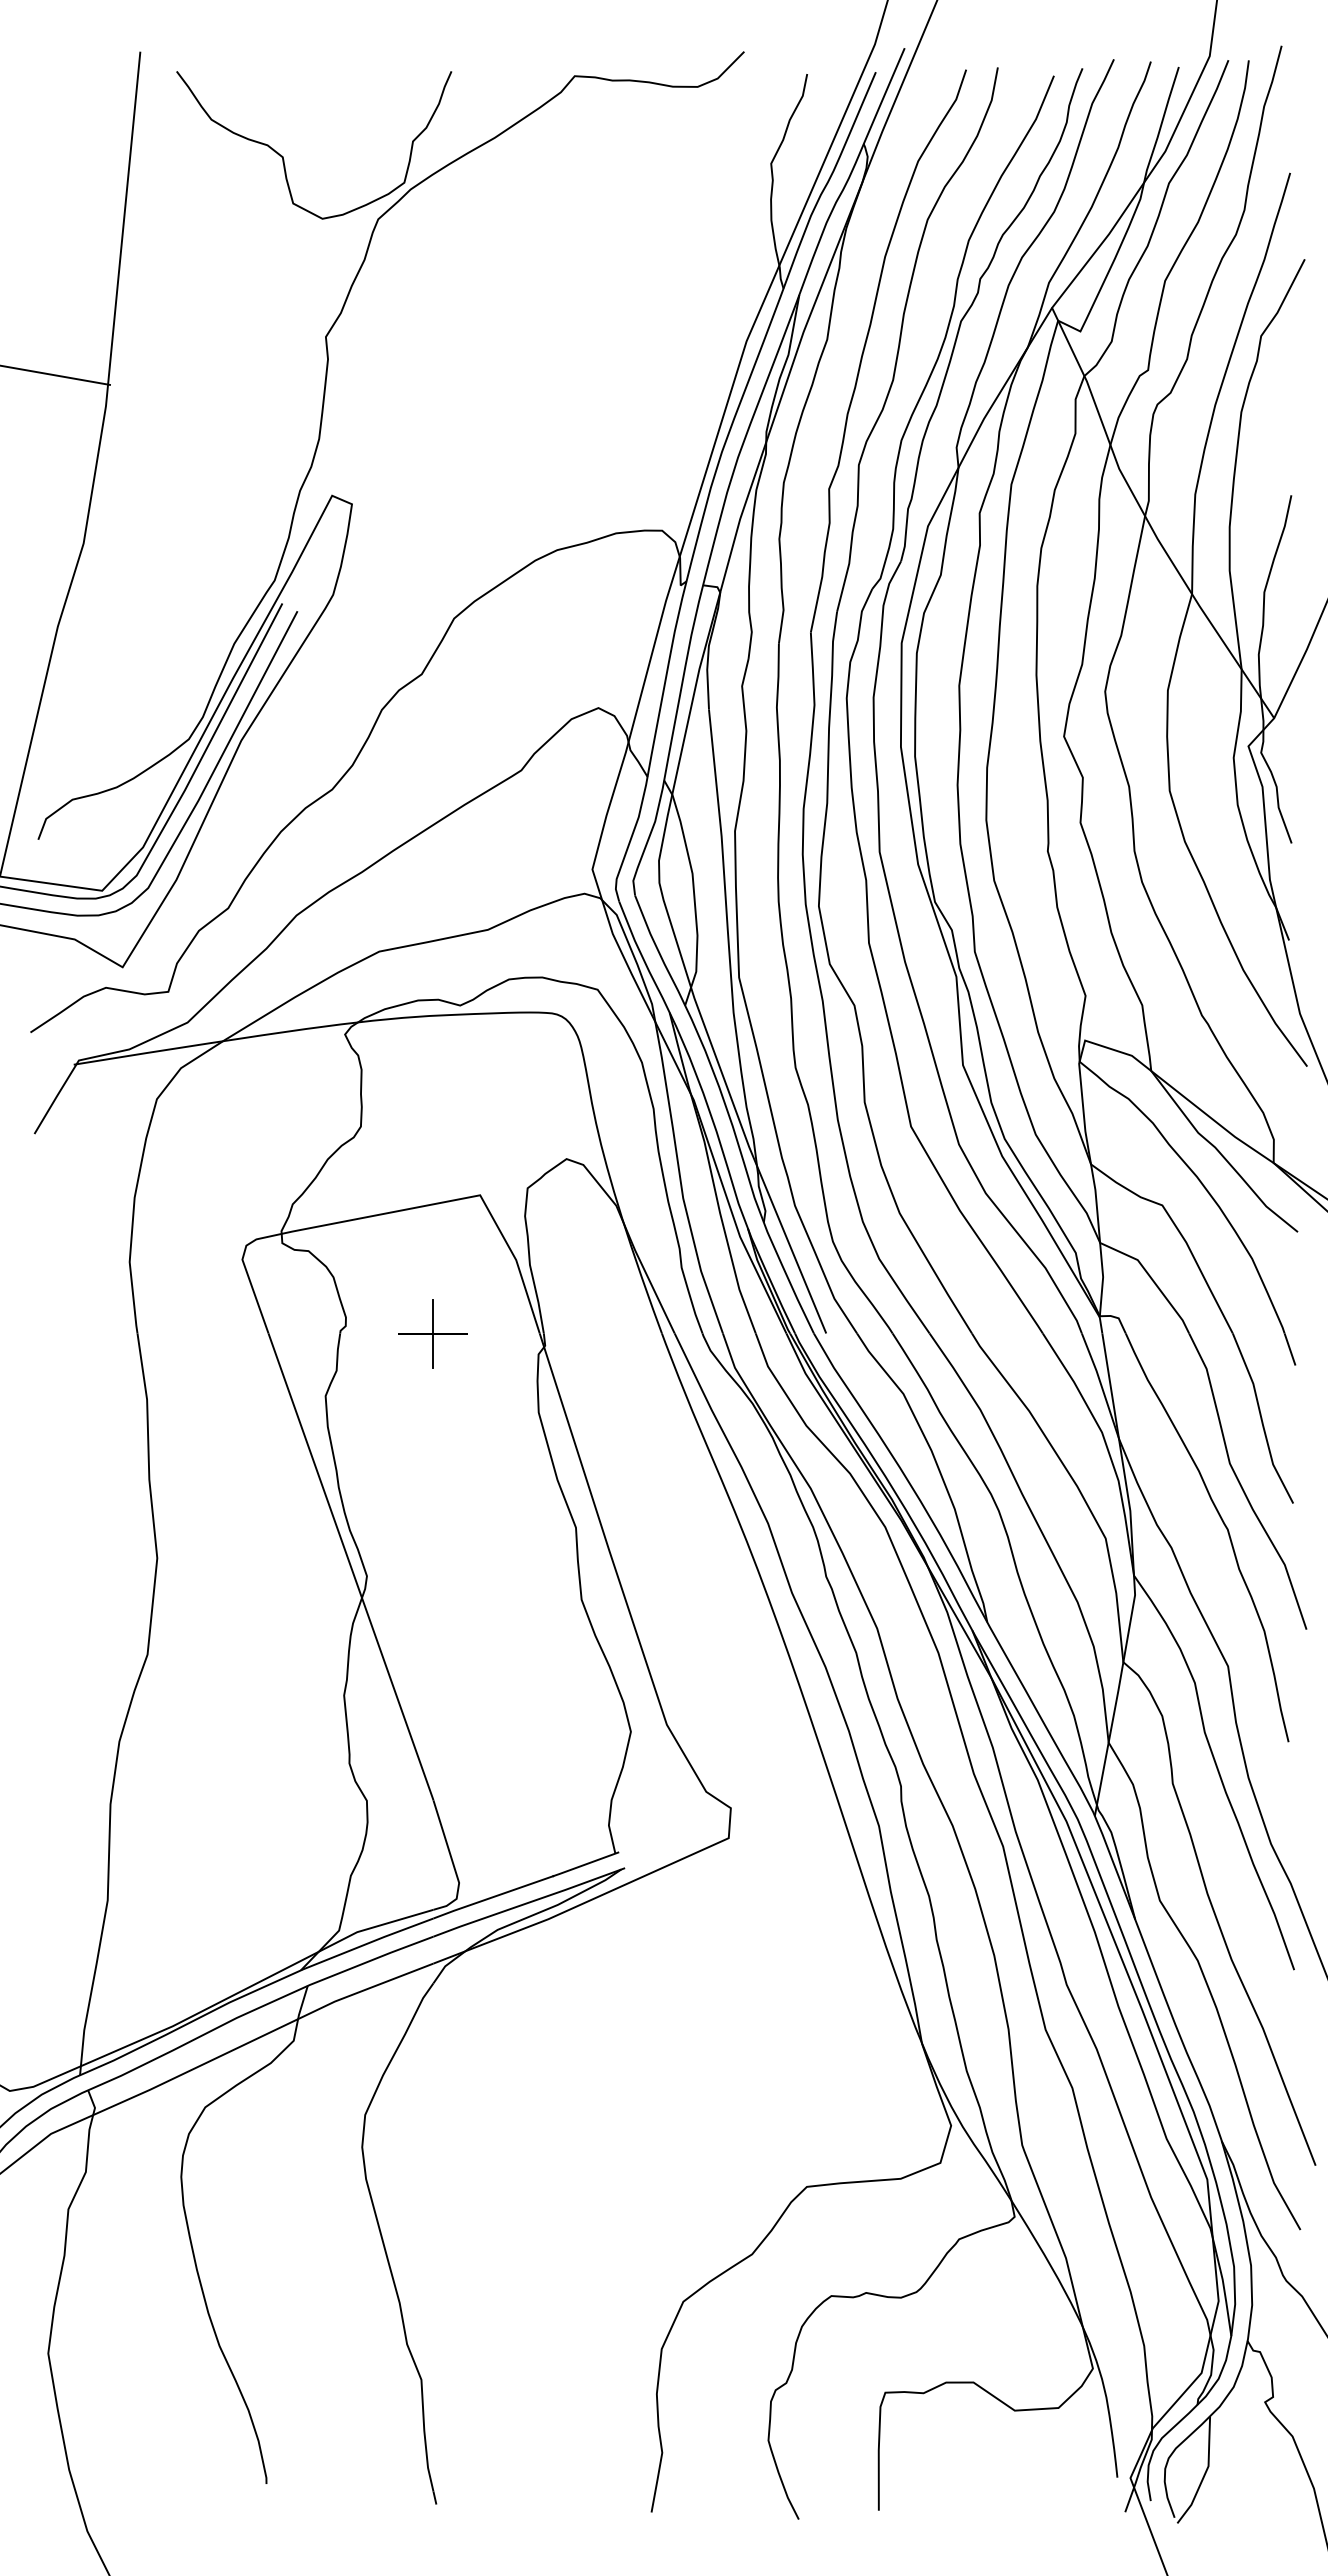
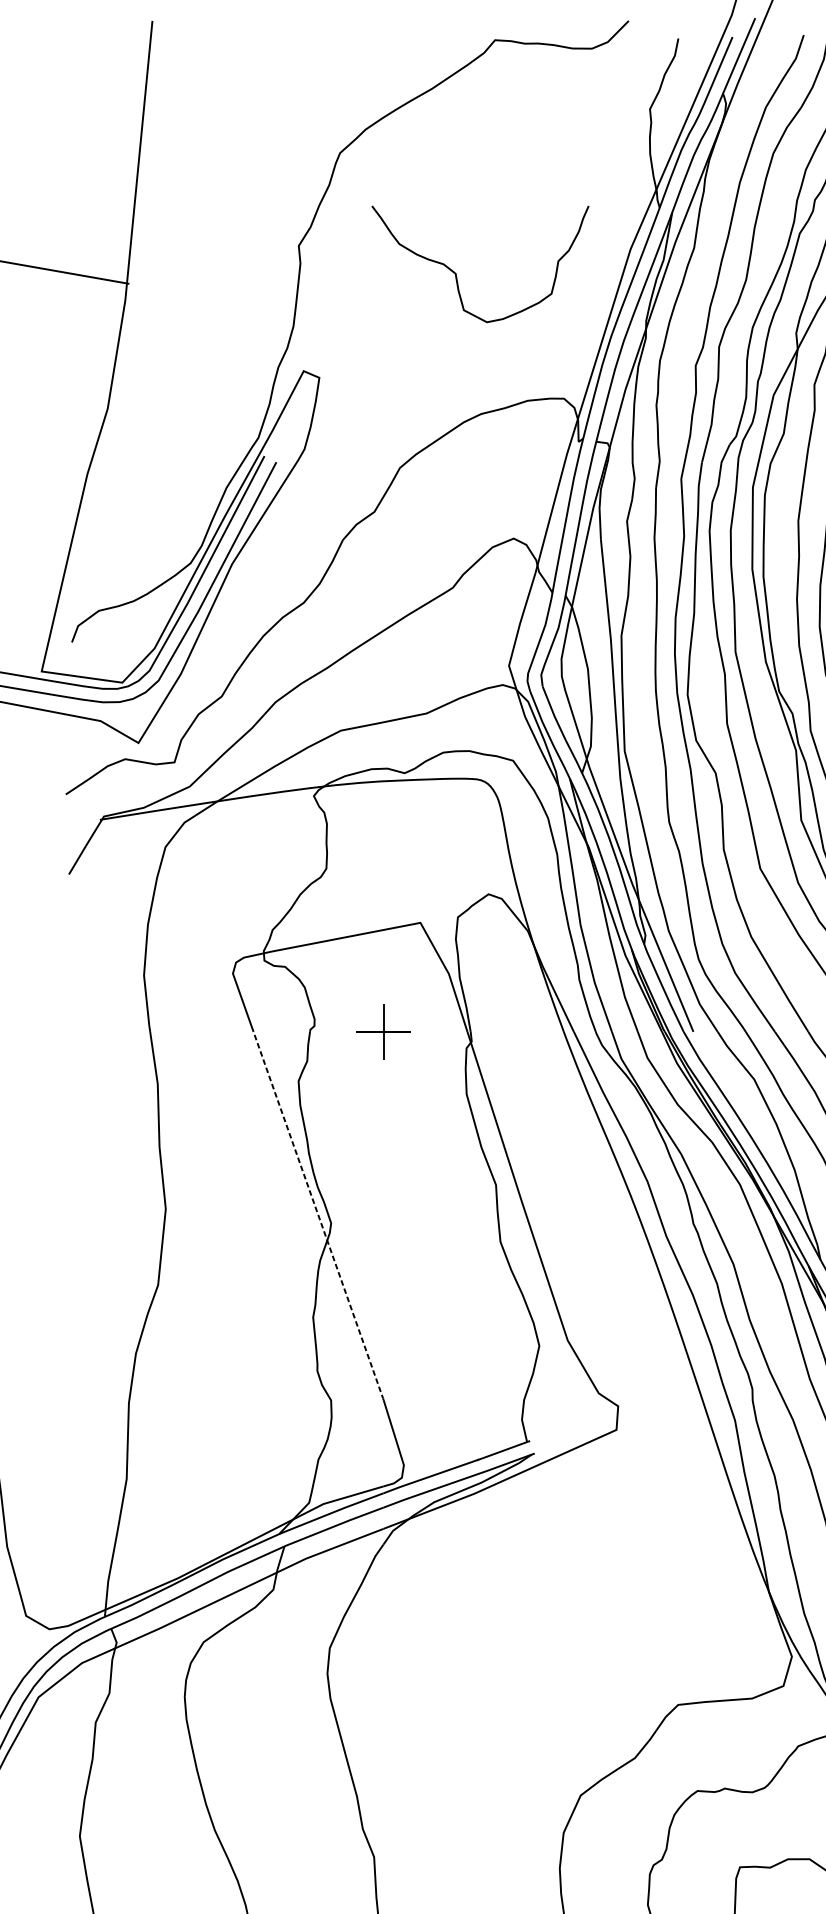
curve: (283, 156) -> (456, 273), moved
line: (351, 1567) -> (318, 1216), solid -> dashed

